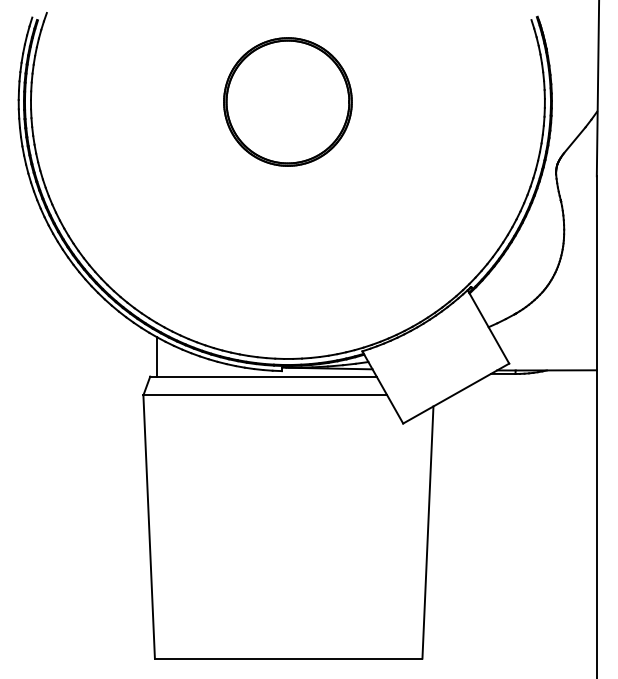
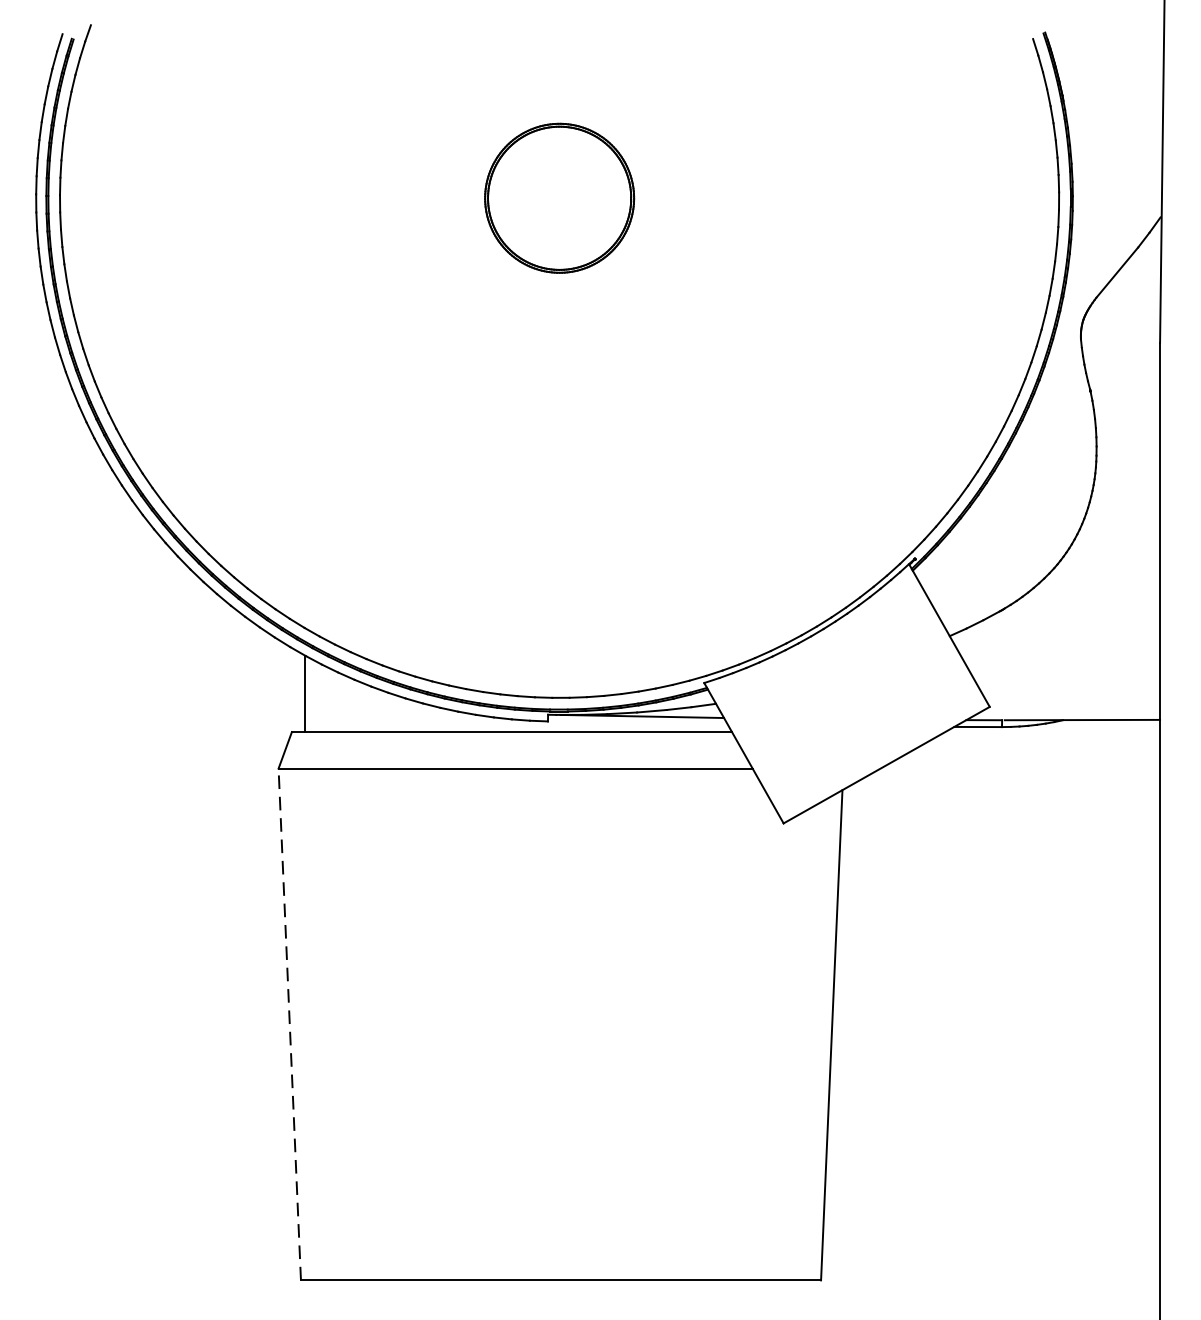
part: (287, 101) -> (558, 197), size x0.6
line: (149, 527) -> (290, 1025), solid -> dashed

